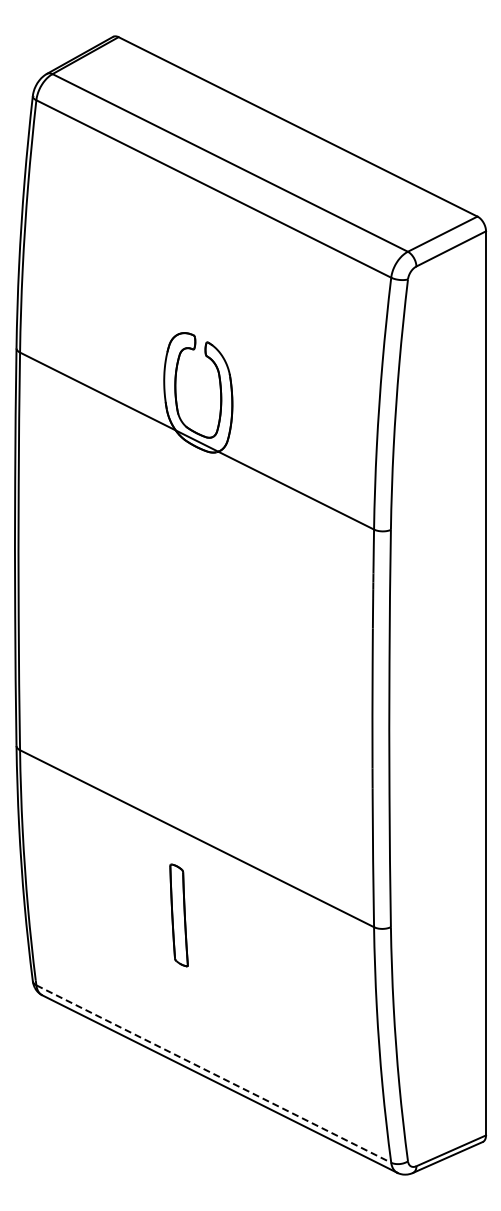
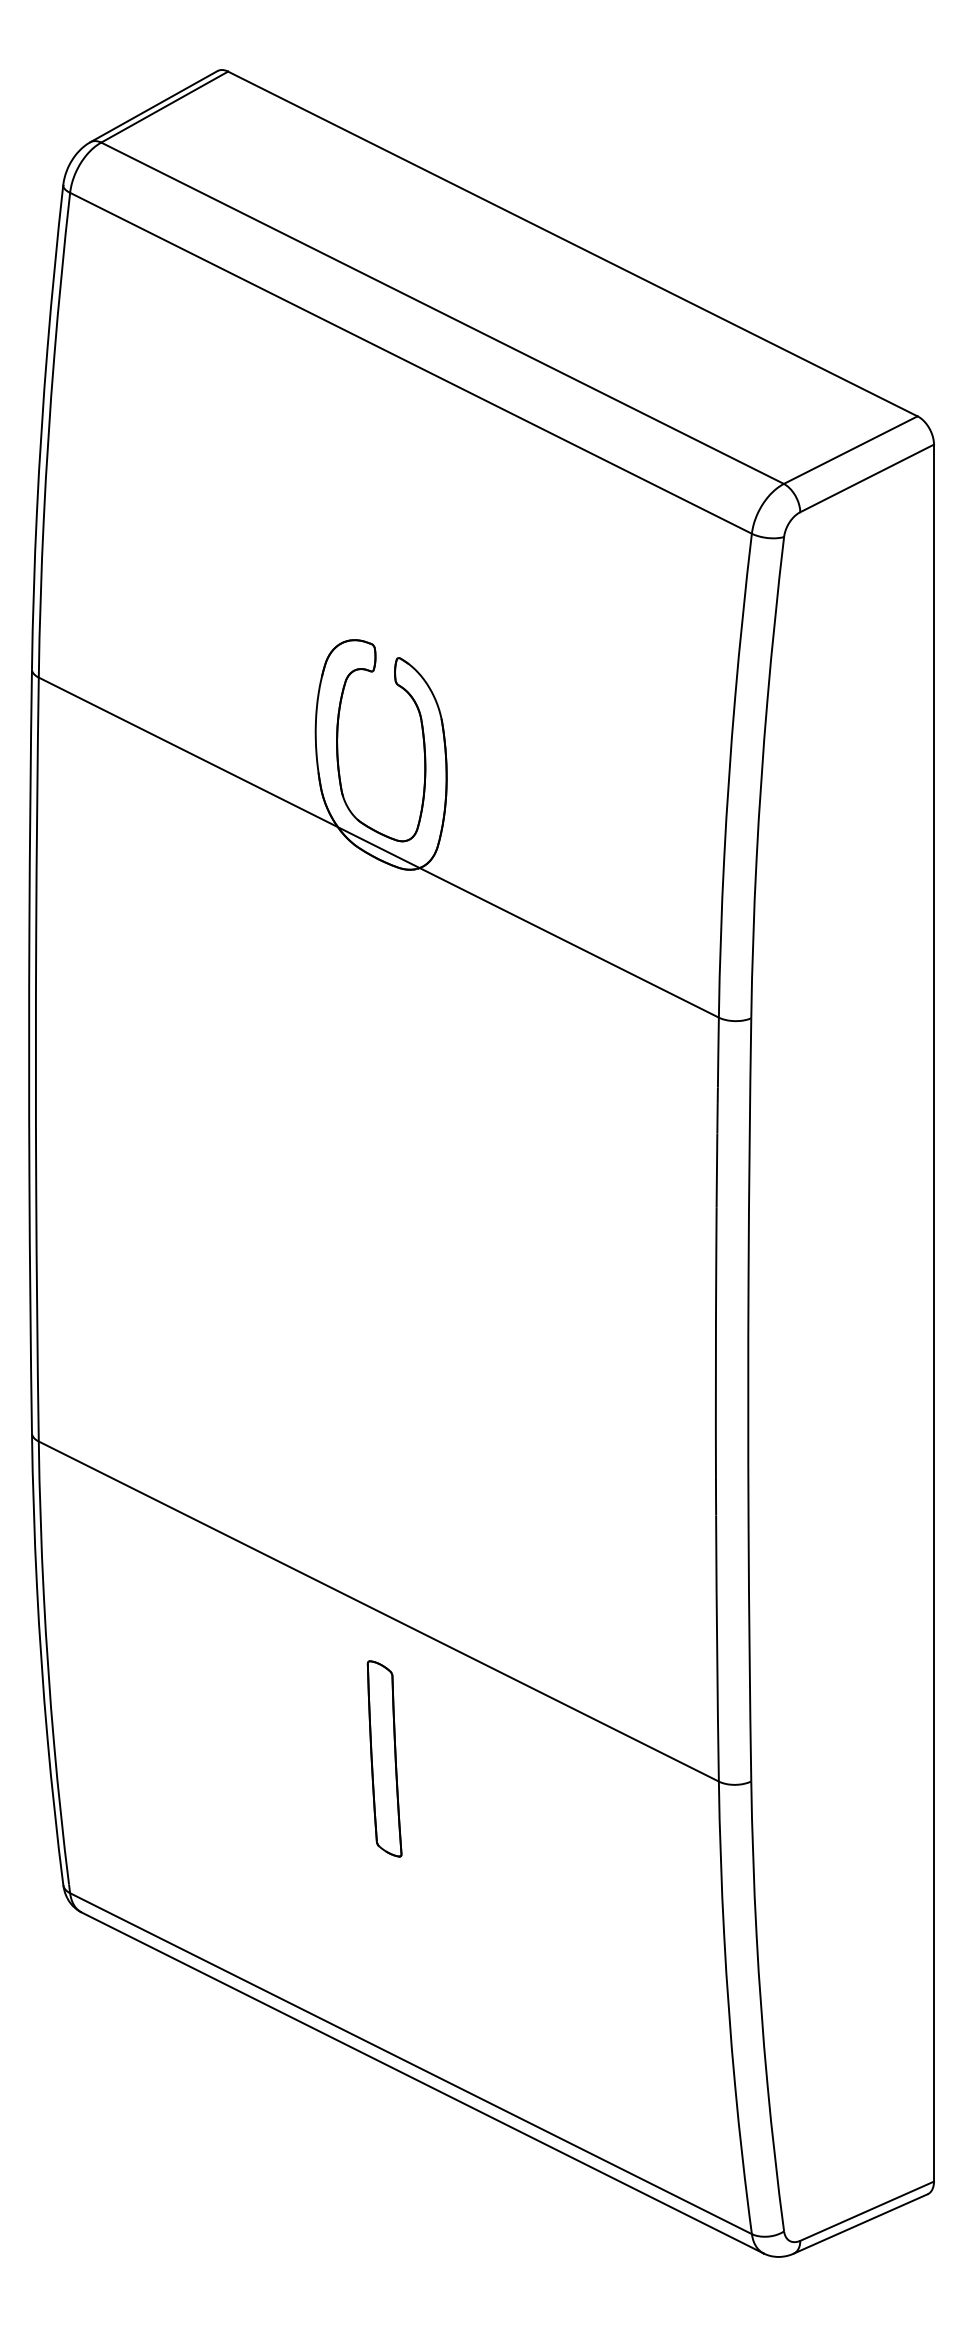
part: (178, 915) -> (383, 1759), moved
line: (214, 1074) -> (412, 2064), dashed -> solid

